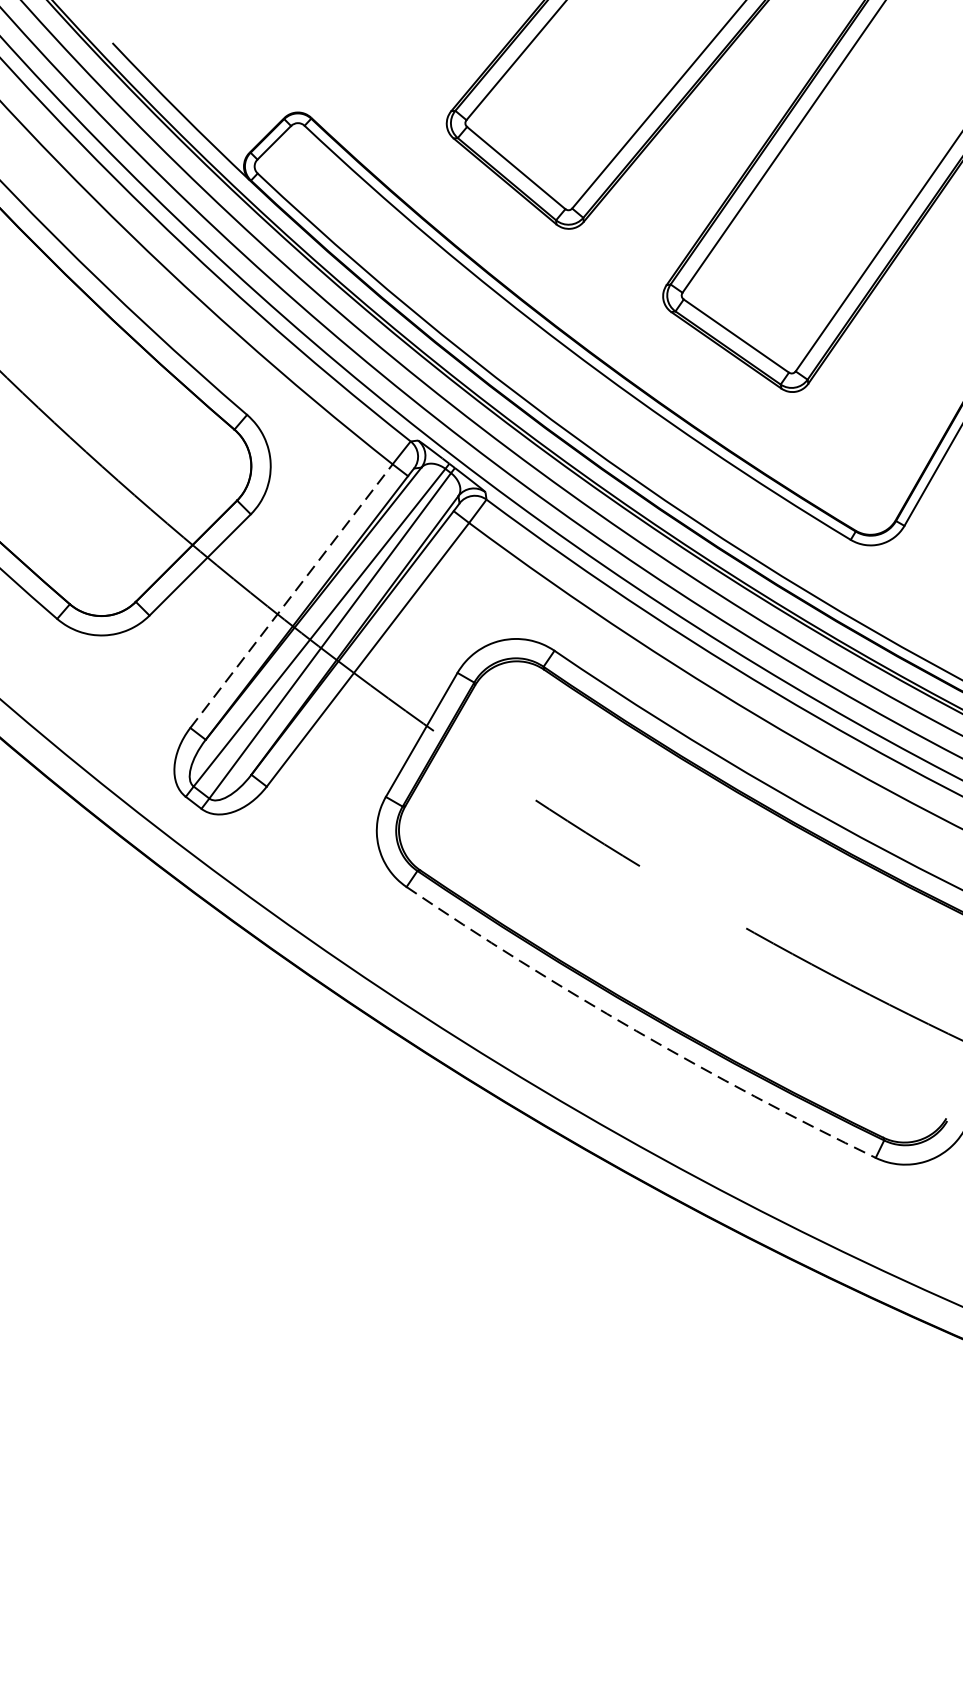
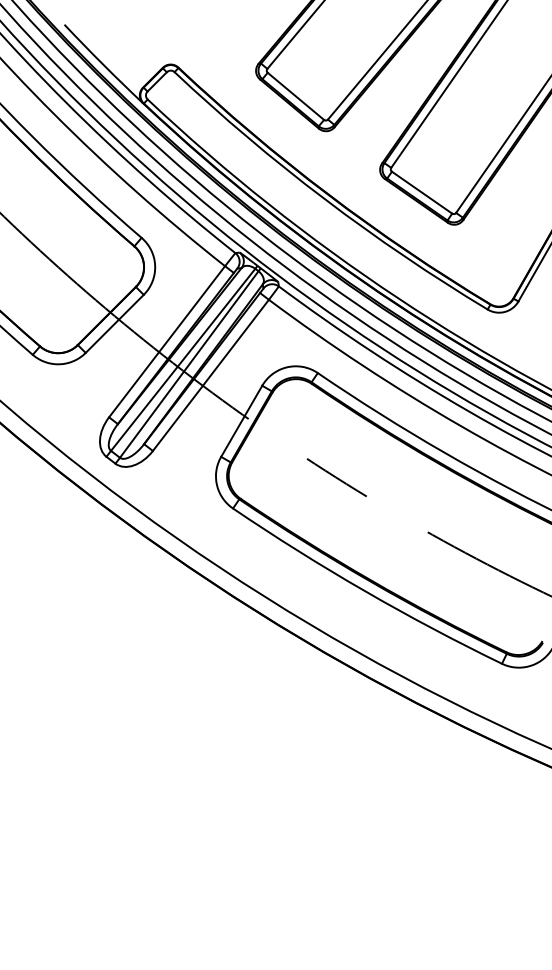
line: (292, 595) -> (167, 341), dashed -> solid
arc: (635, 1031) -> (364, 591), dashed -> solid

